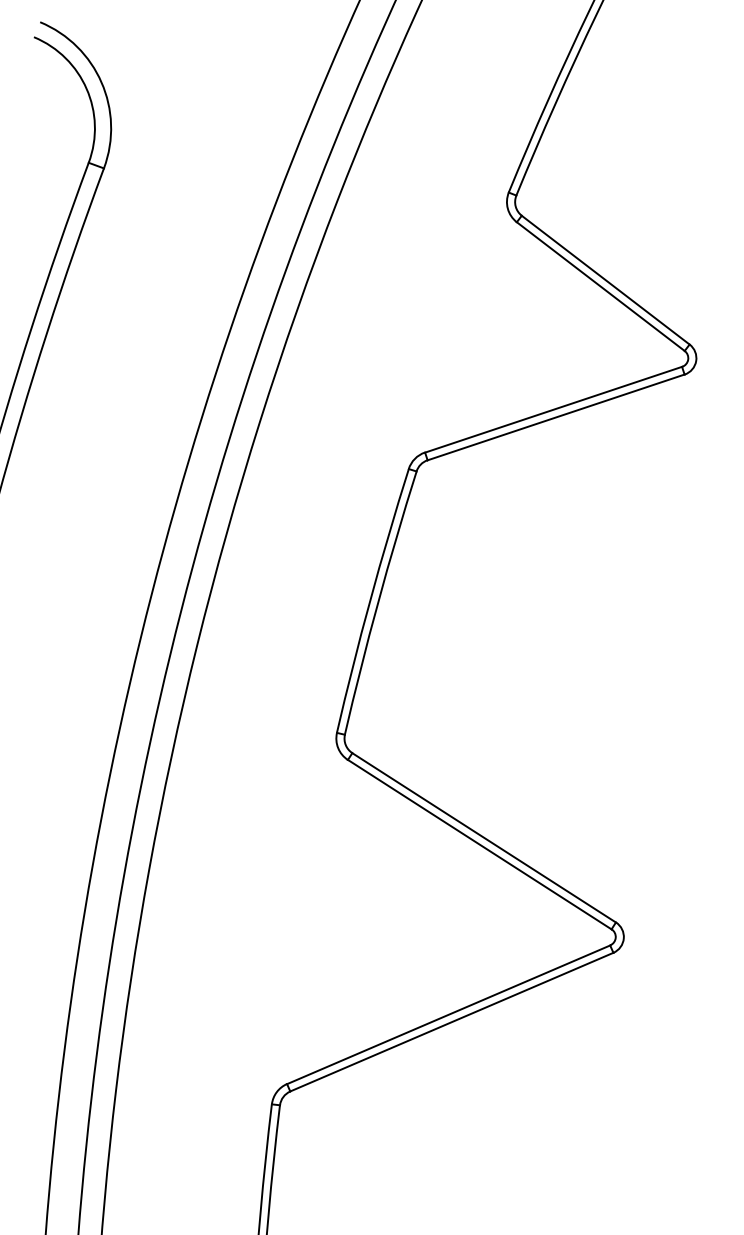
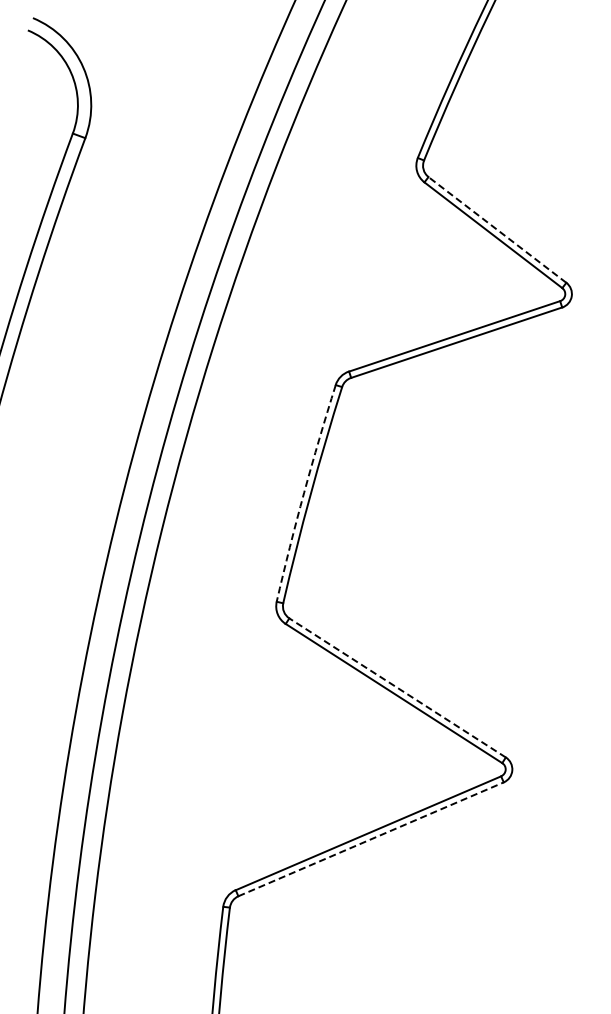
line: (605, 279) -> (497, 229), solid -> dashed
arc: (370, 599) -> (304, 492), solid -> dashed
line: (484, 837) -> (397, 687), solid -> dashed
line: (452, 1022) -> (371, 839), solid -> dashed

